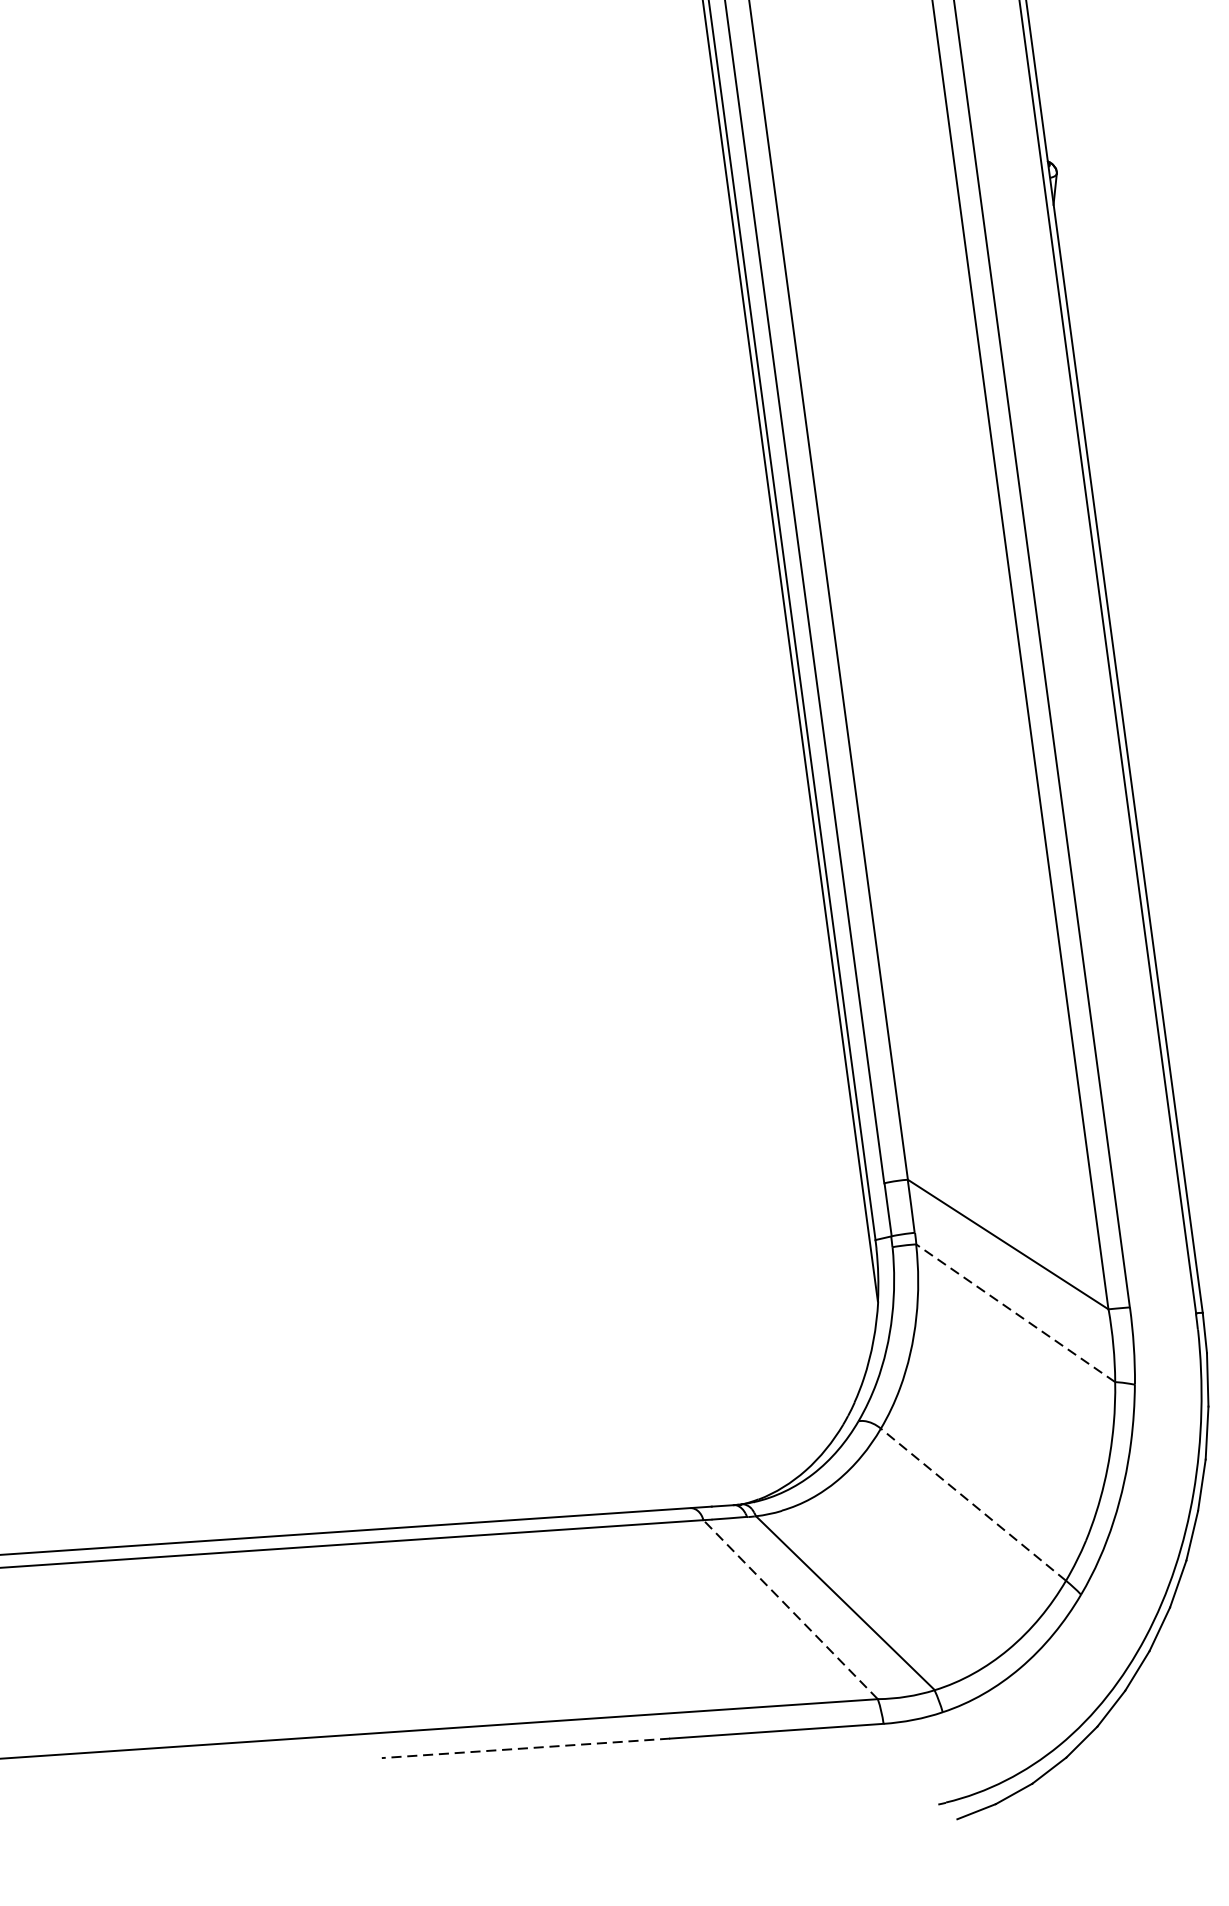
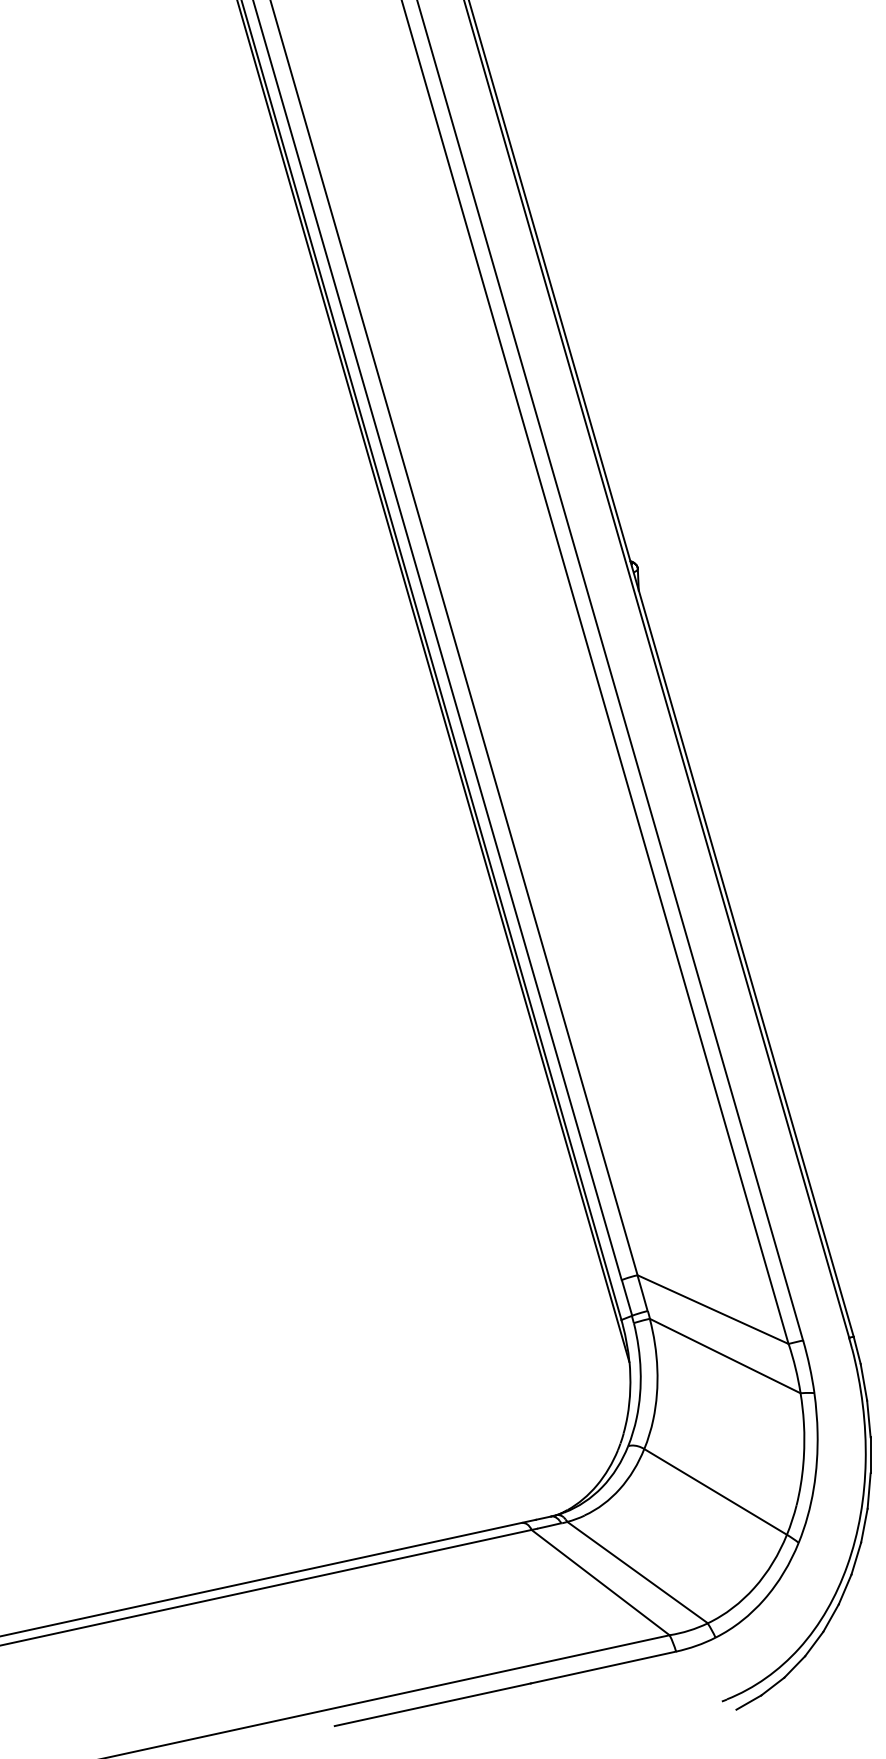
line: (1014, 1312) -> (724, 1355), dashed -> solid
line: (973, 1504) -> (715, 1491), dashed -> solid
line: (790, 1609) -> (600, 1582), dashed -> solid
line: (525, 1747) -> (432, 1704), dashed -> solid

